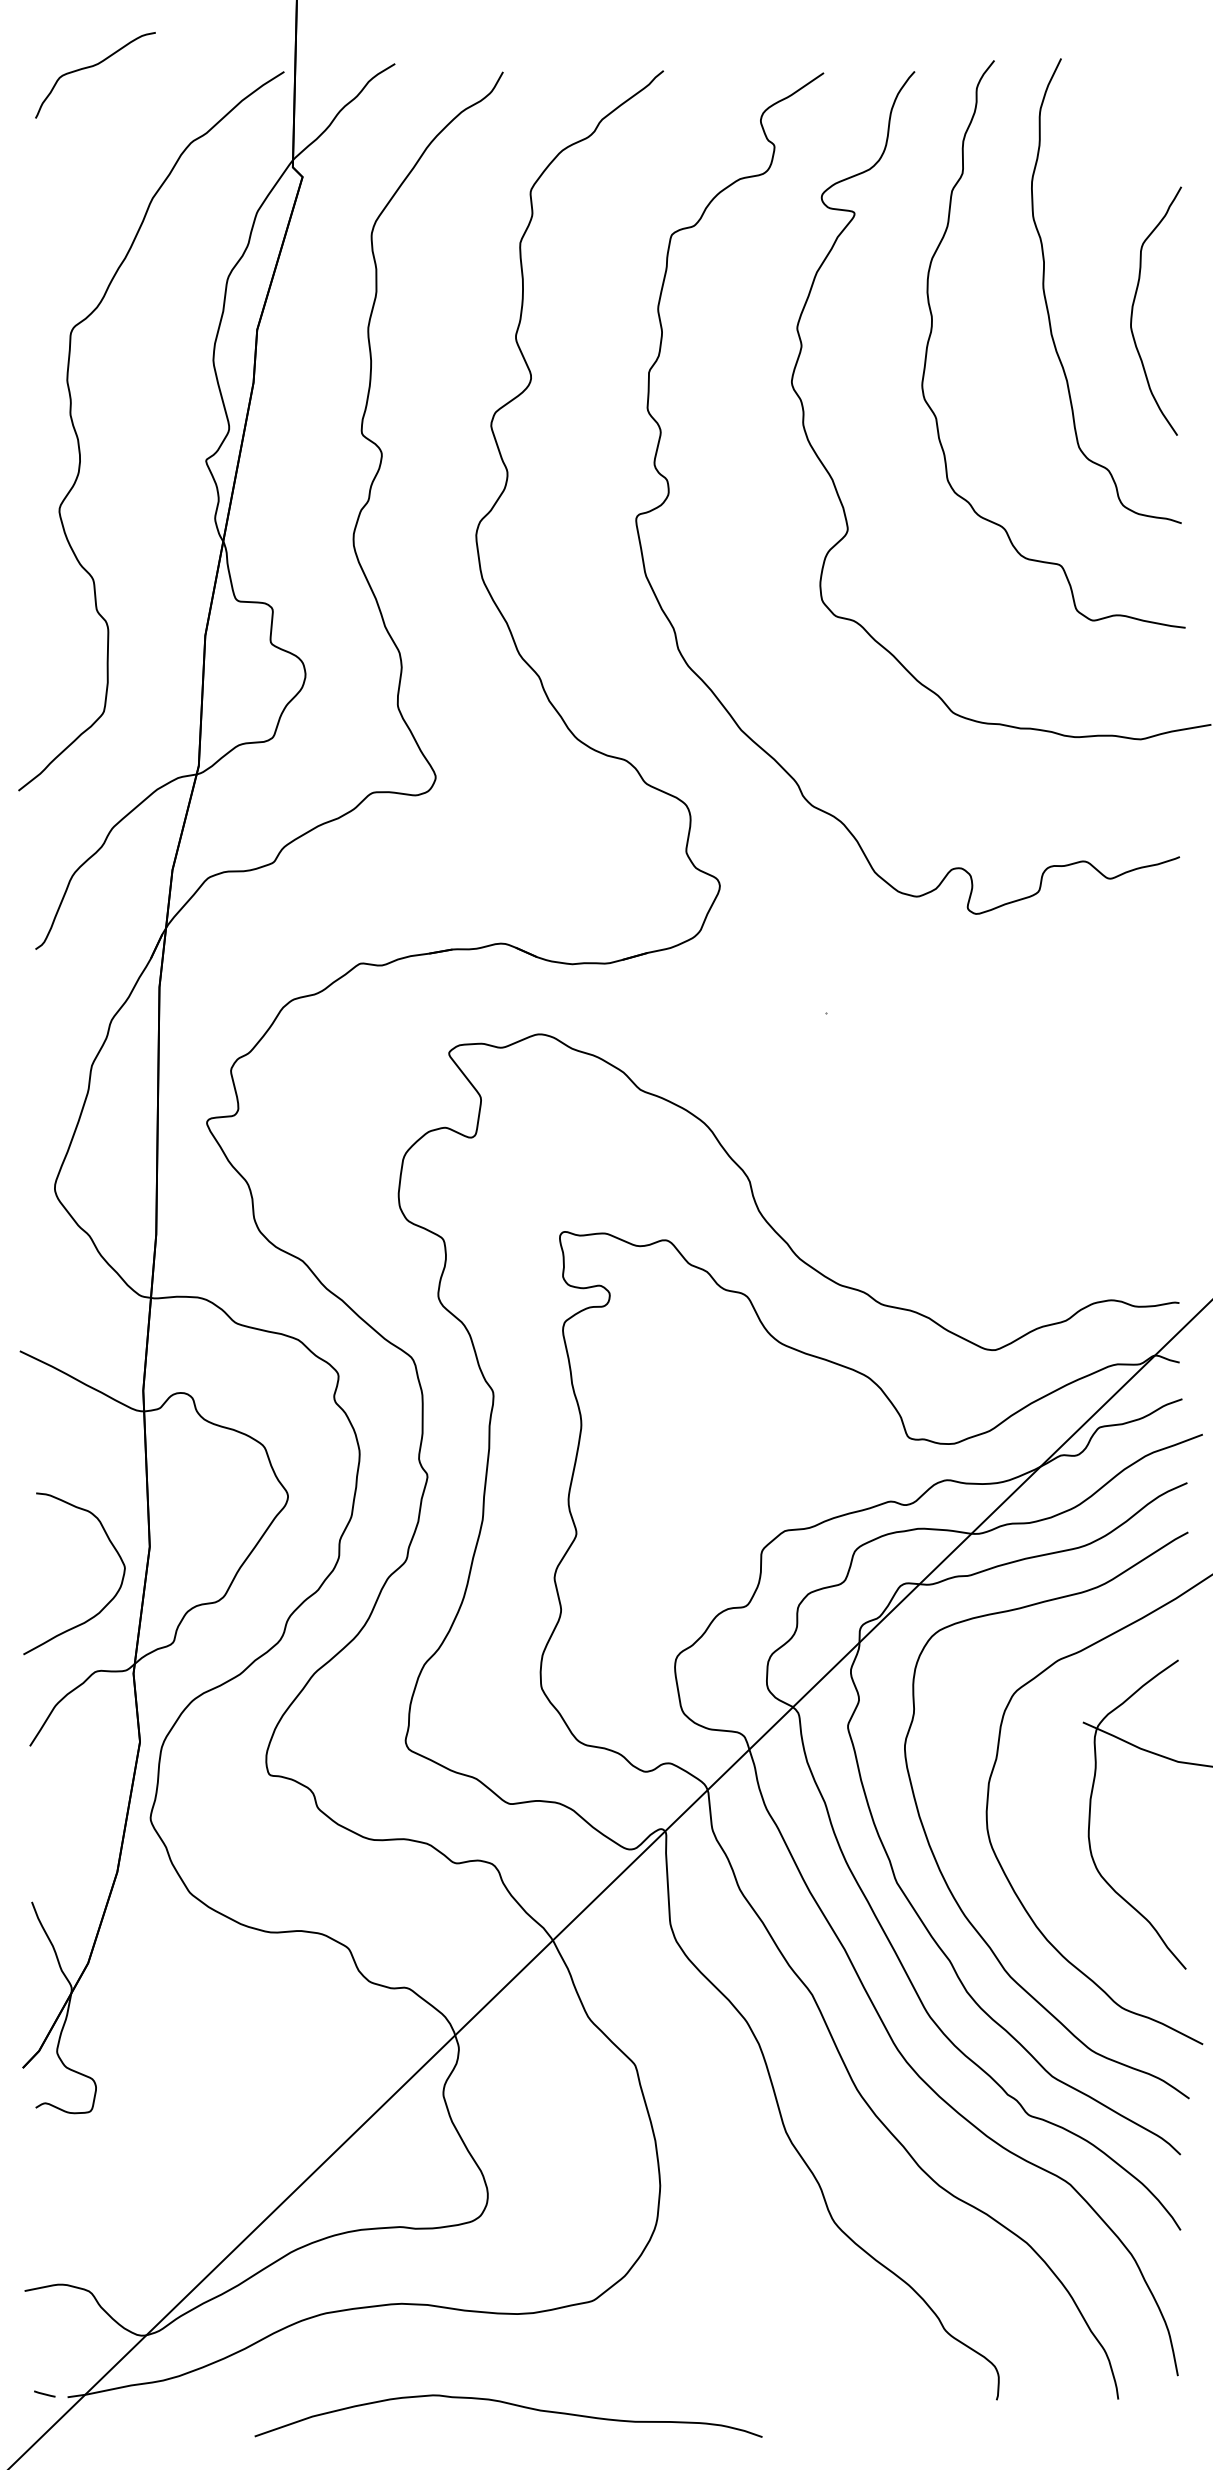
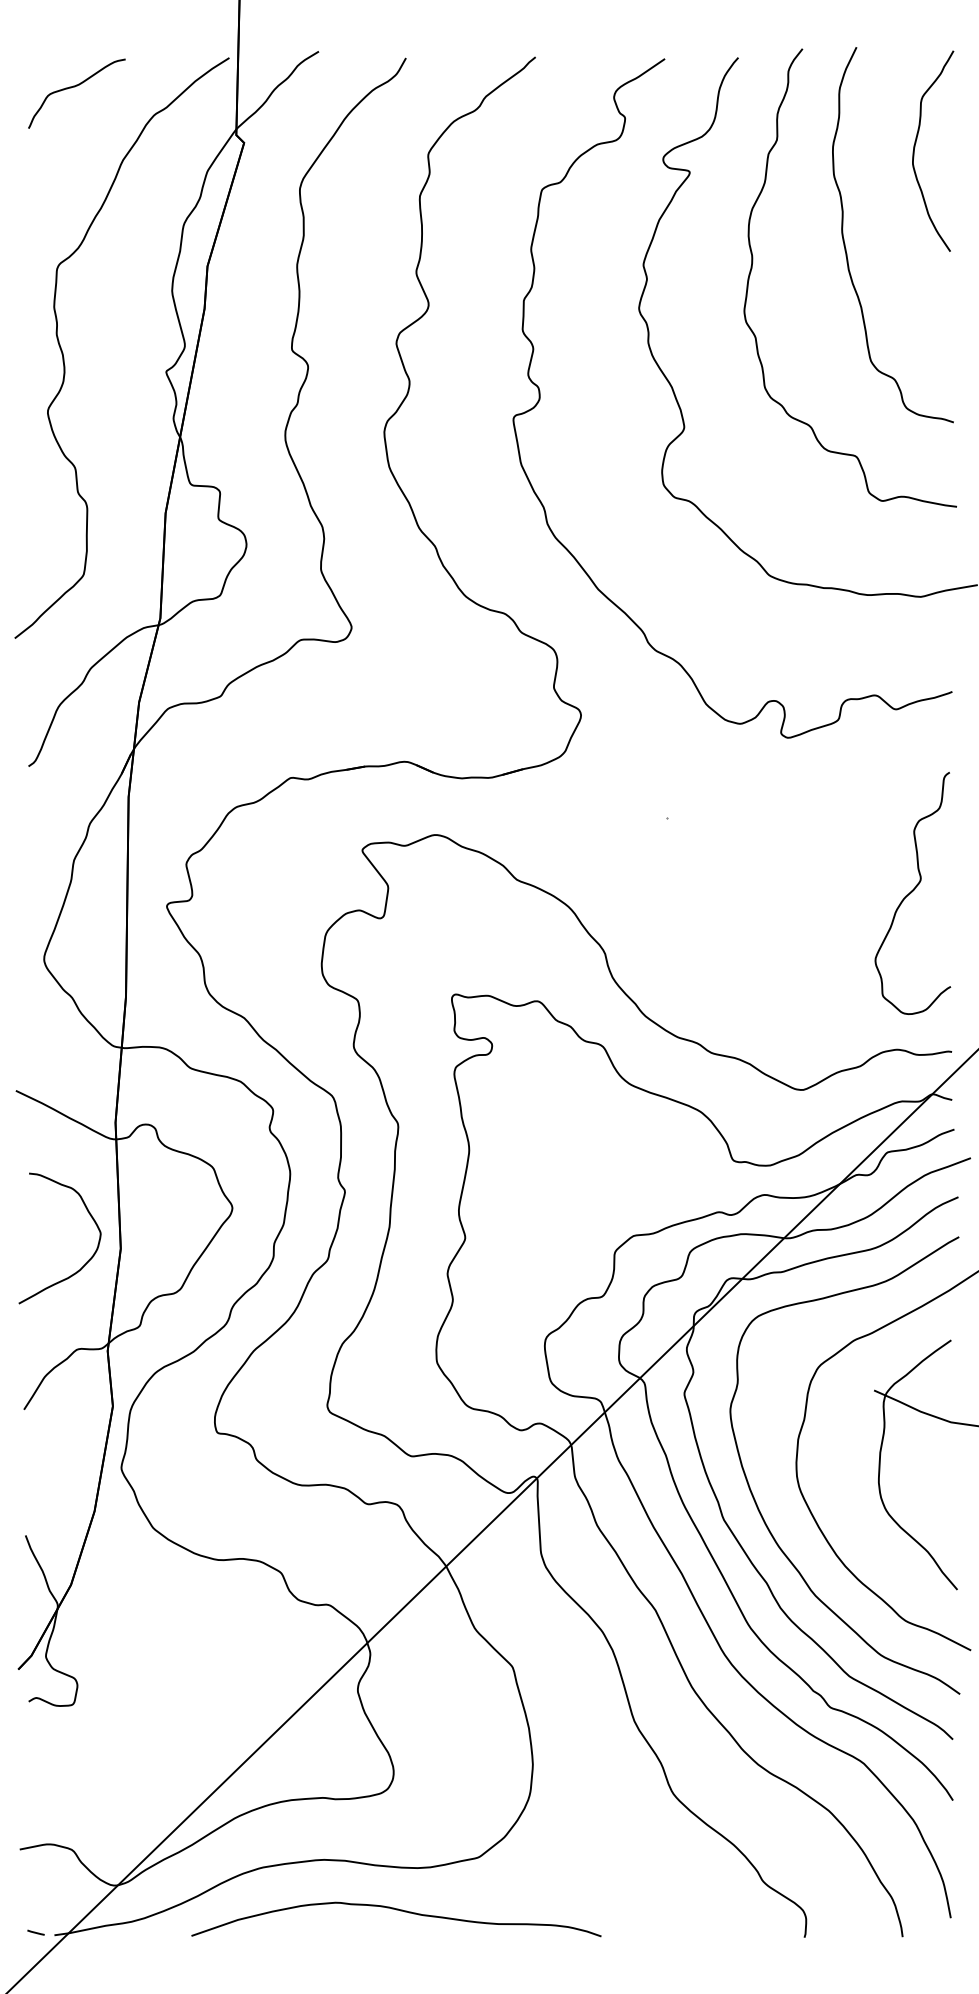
curve: (93, 67) -> (75, 87), moved
curve: (1134, 306) -> (915, 147), moved
curve: (1130, 1105) -> (912, 892), added
curve: (109, 1599) -> (88, 1259), moved
curve: (513, 2406) -> (400, 1911), moved

